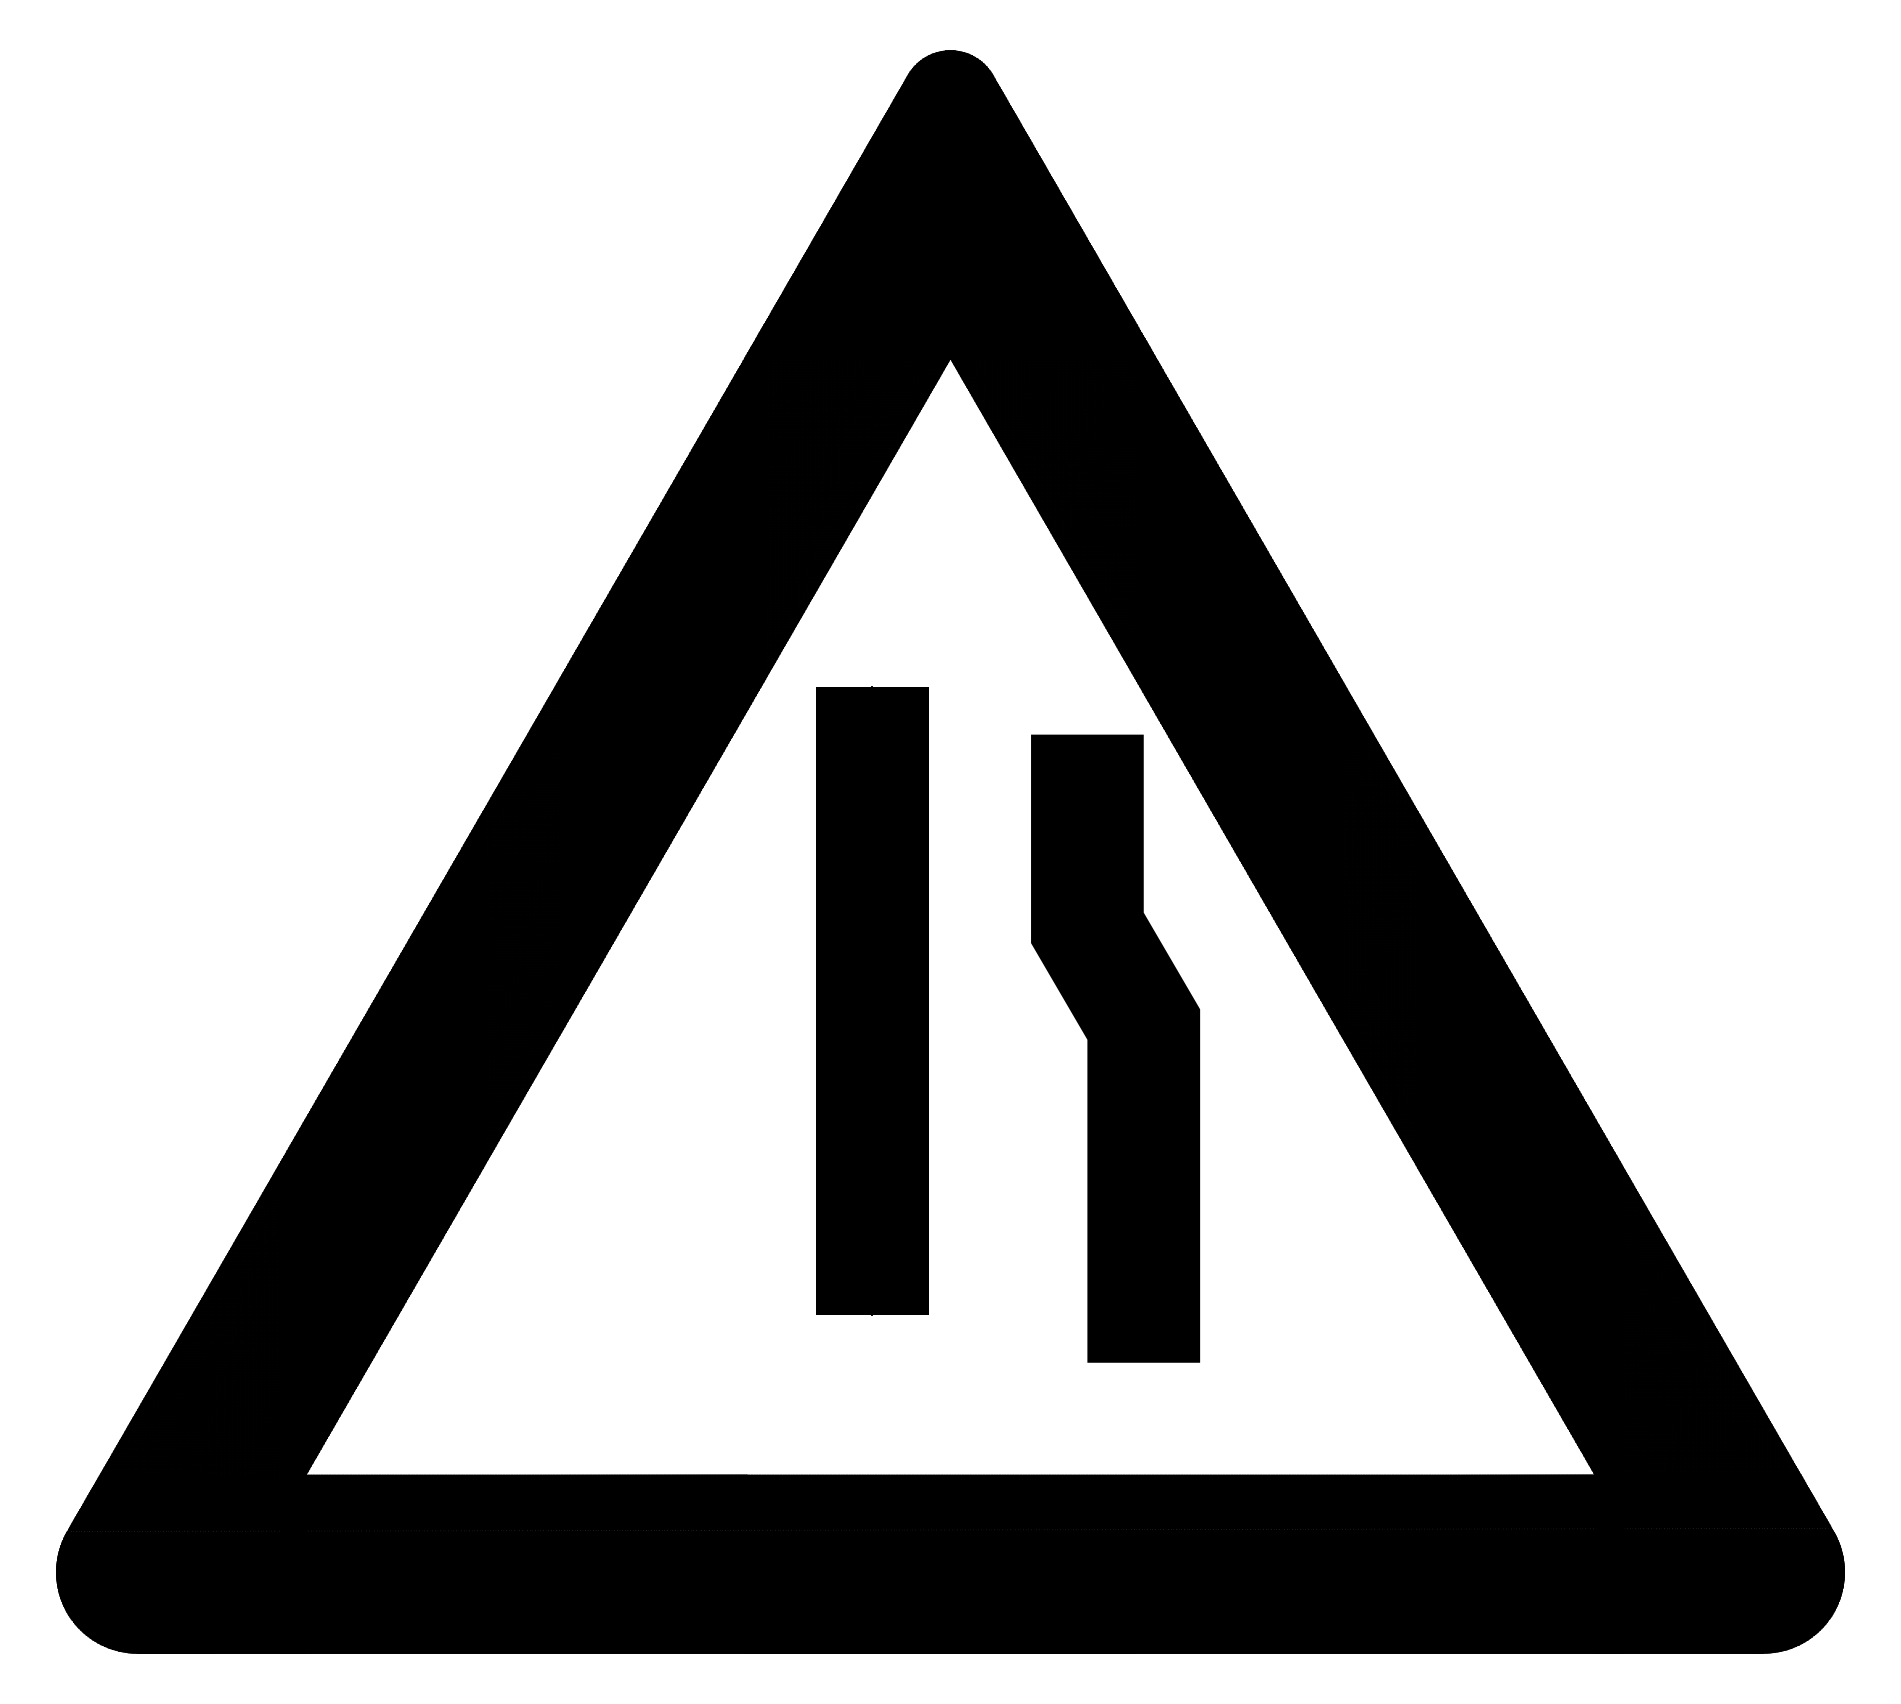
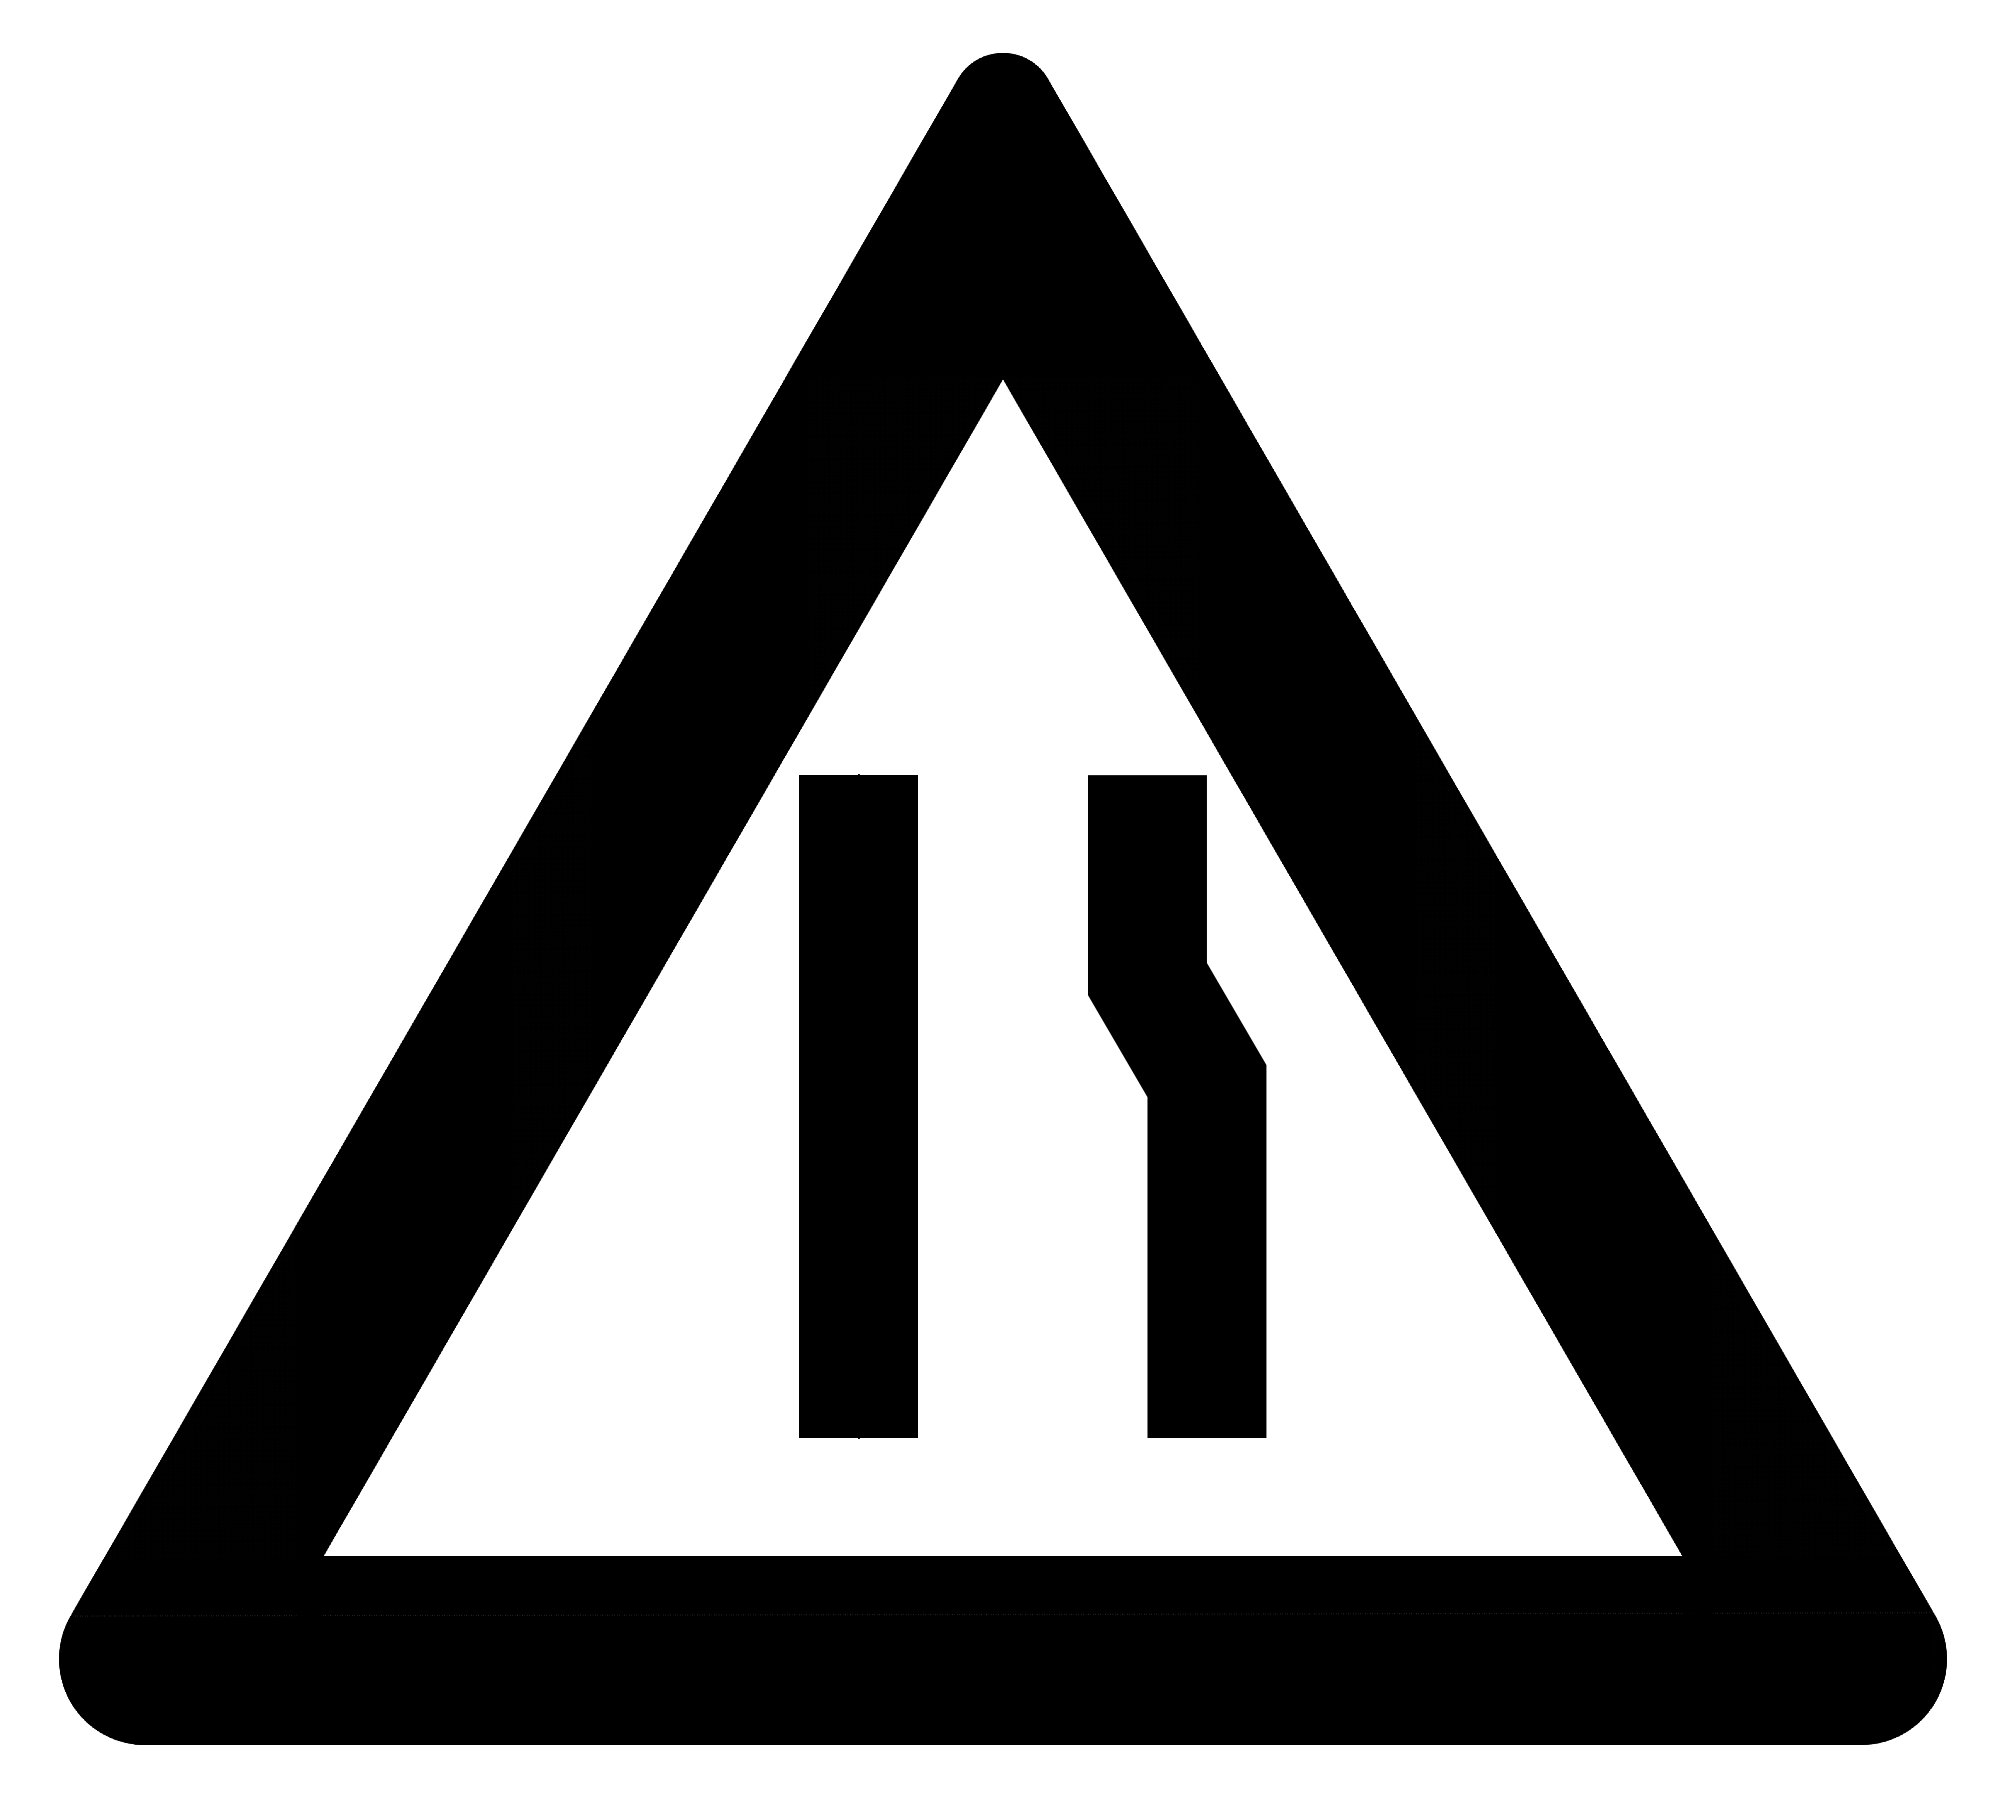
part: (872, 1001) -> (858, 1106), moved

